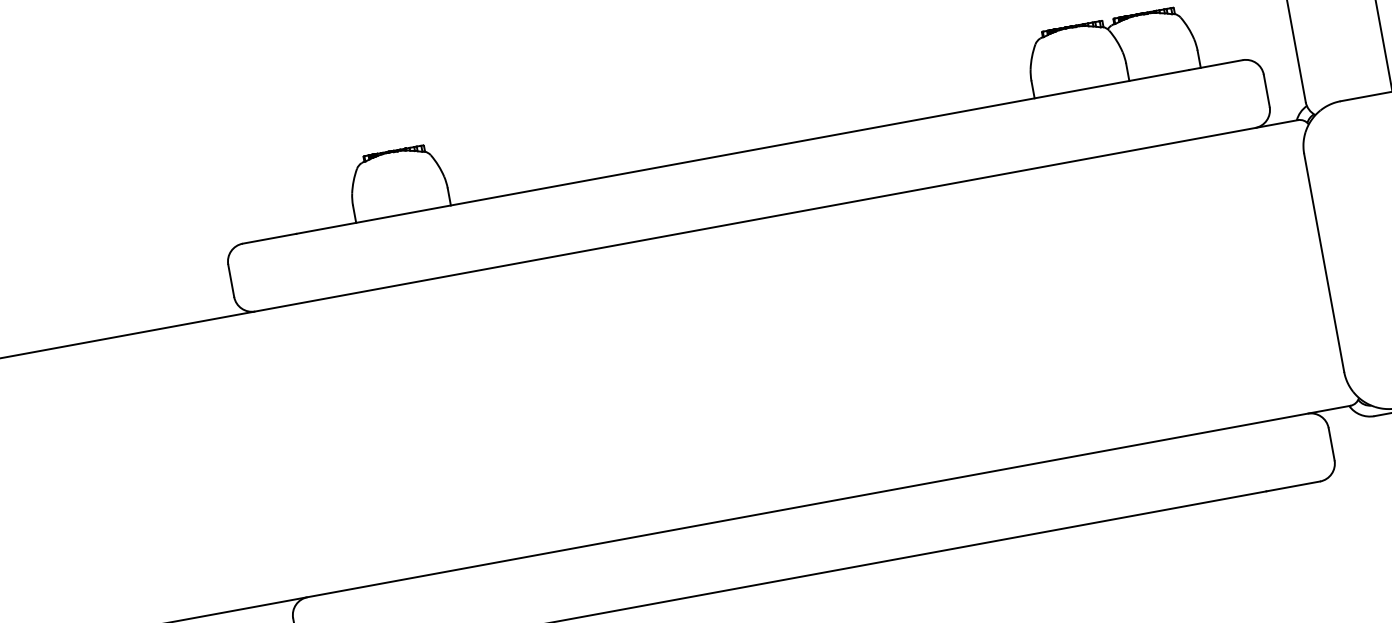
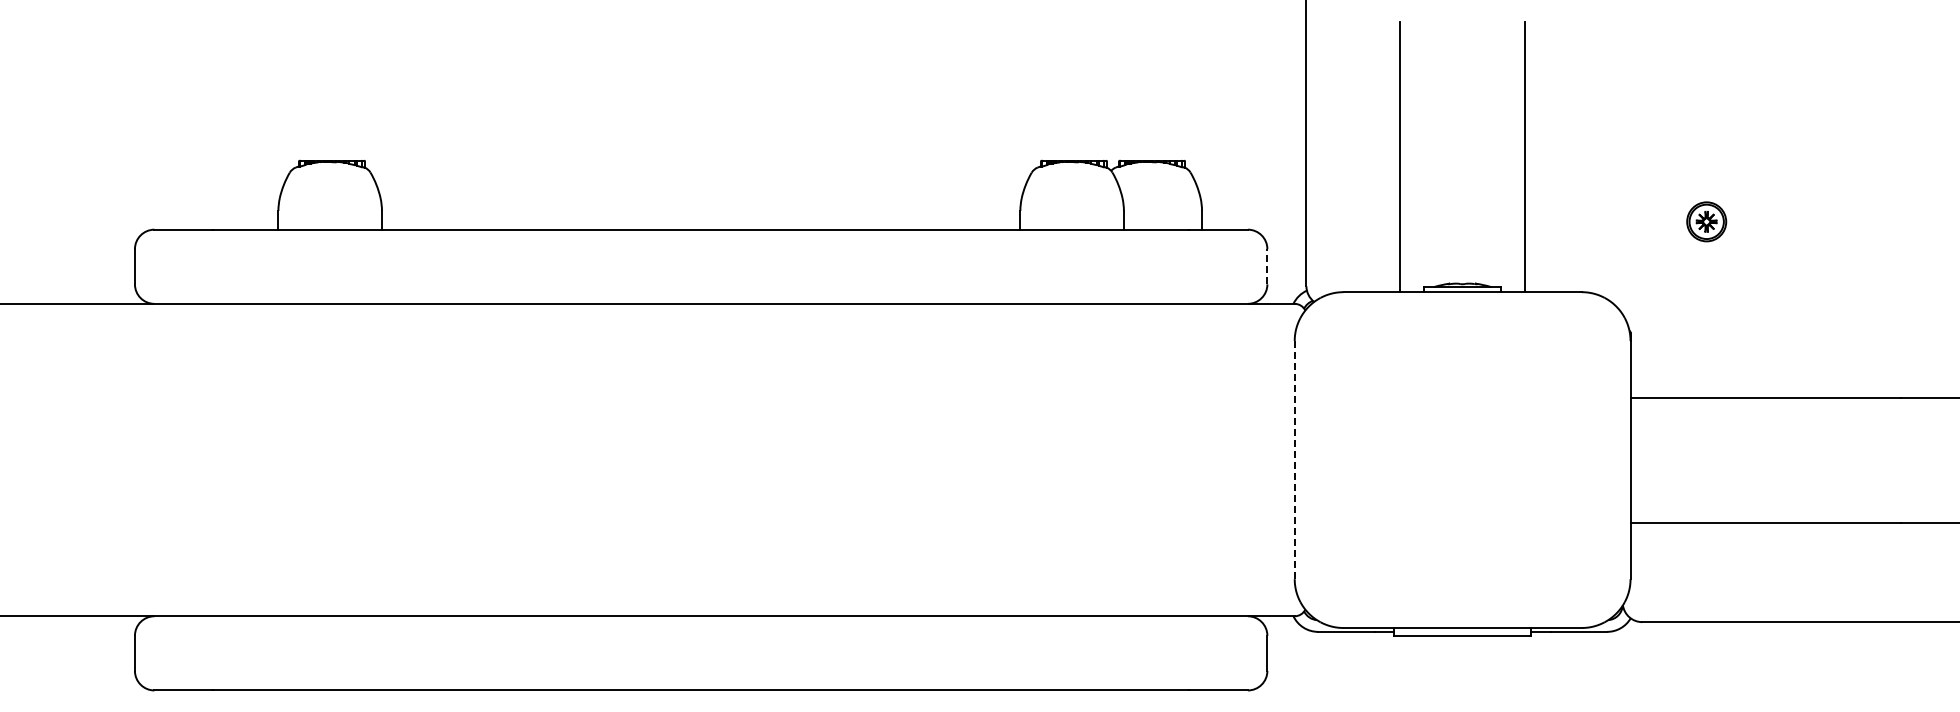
line: (1266, 90) -> (1267, 266), solid -> dashed
line: (1324, 263) -> (1294, 460), solid -> dashed

